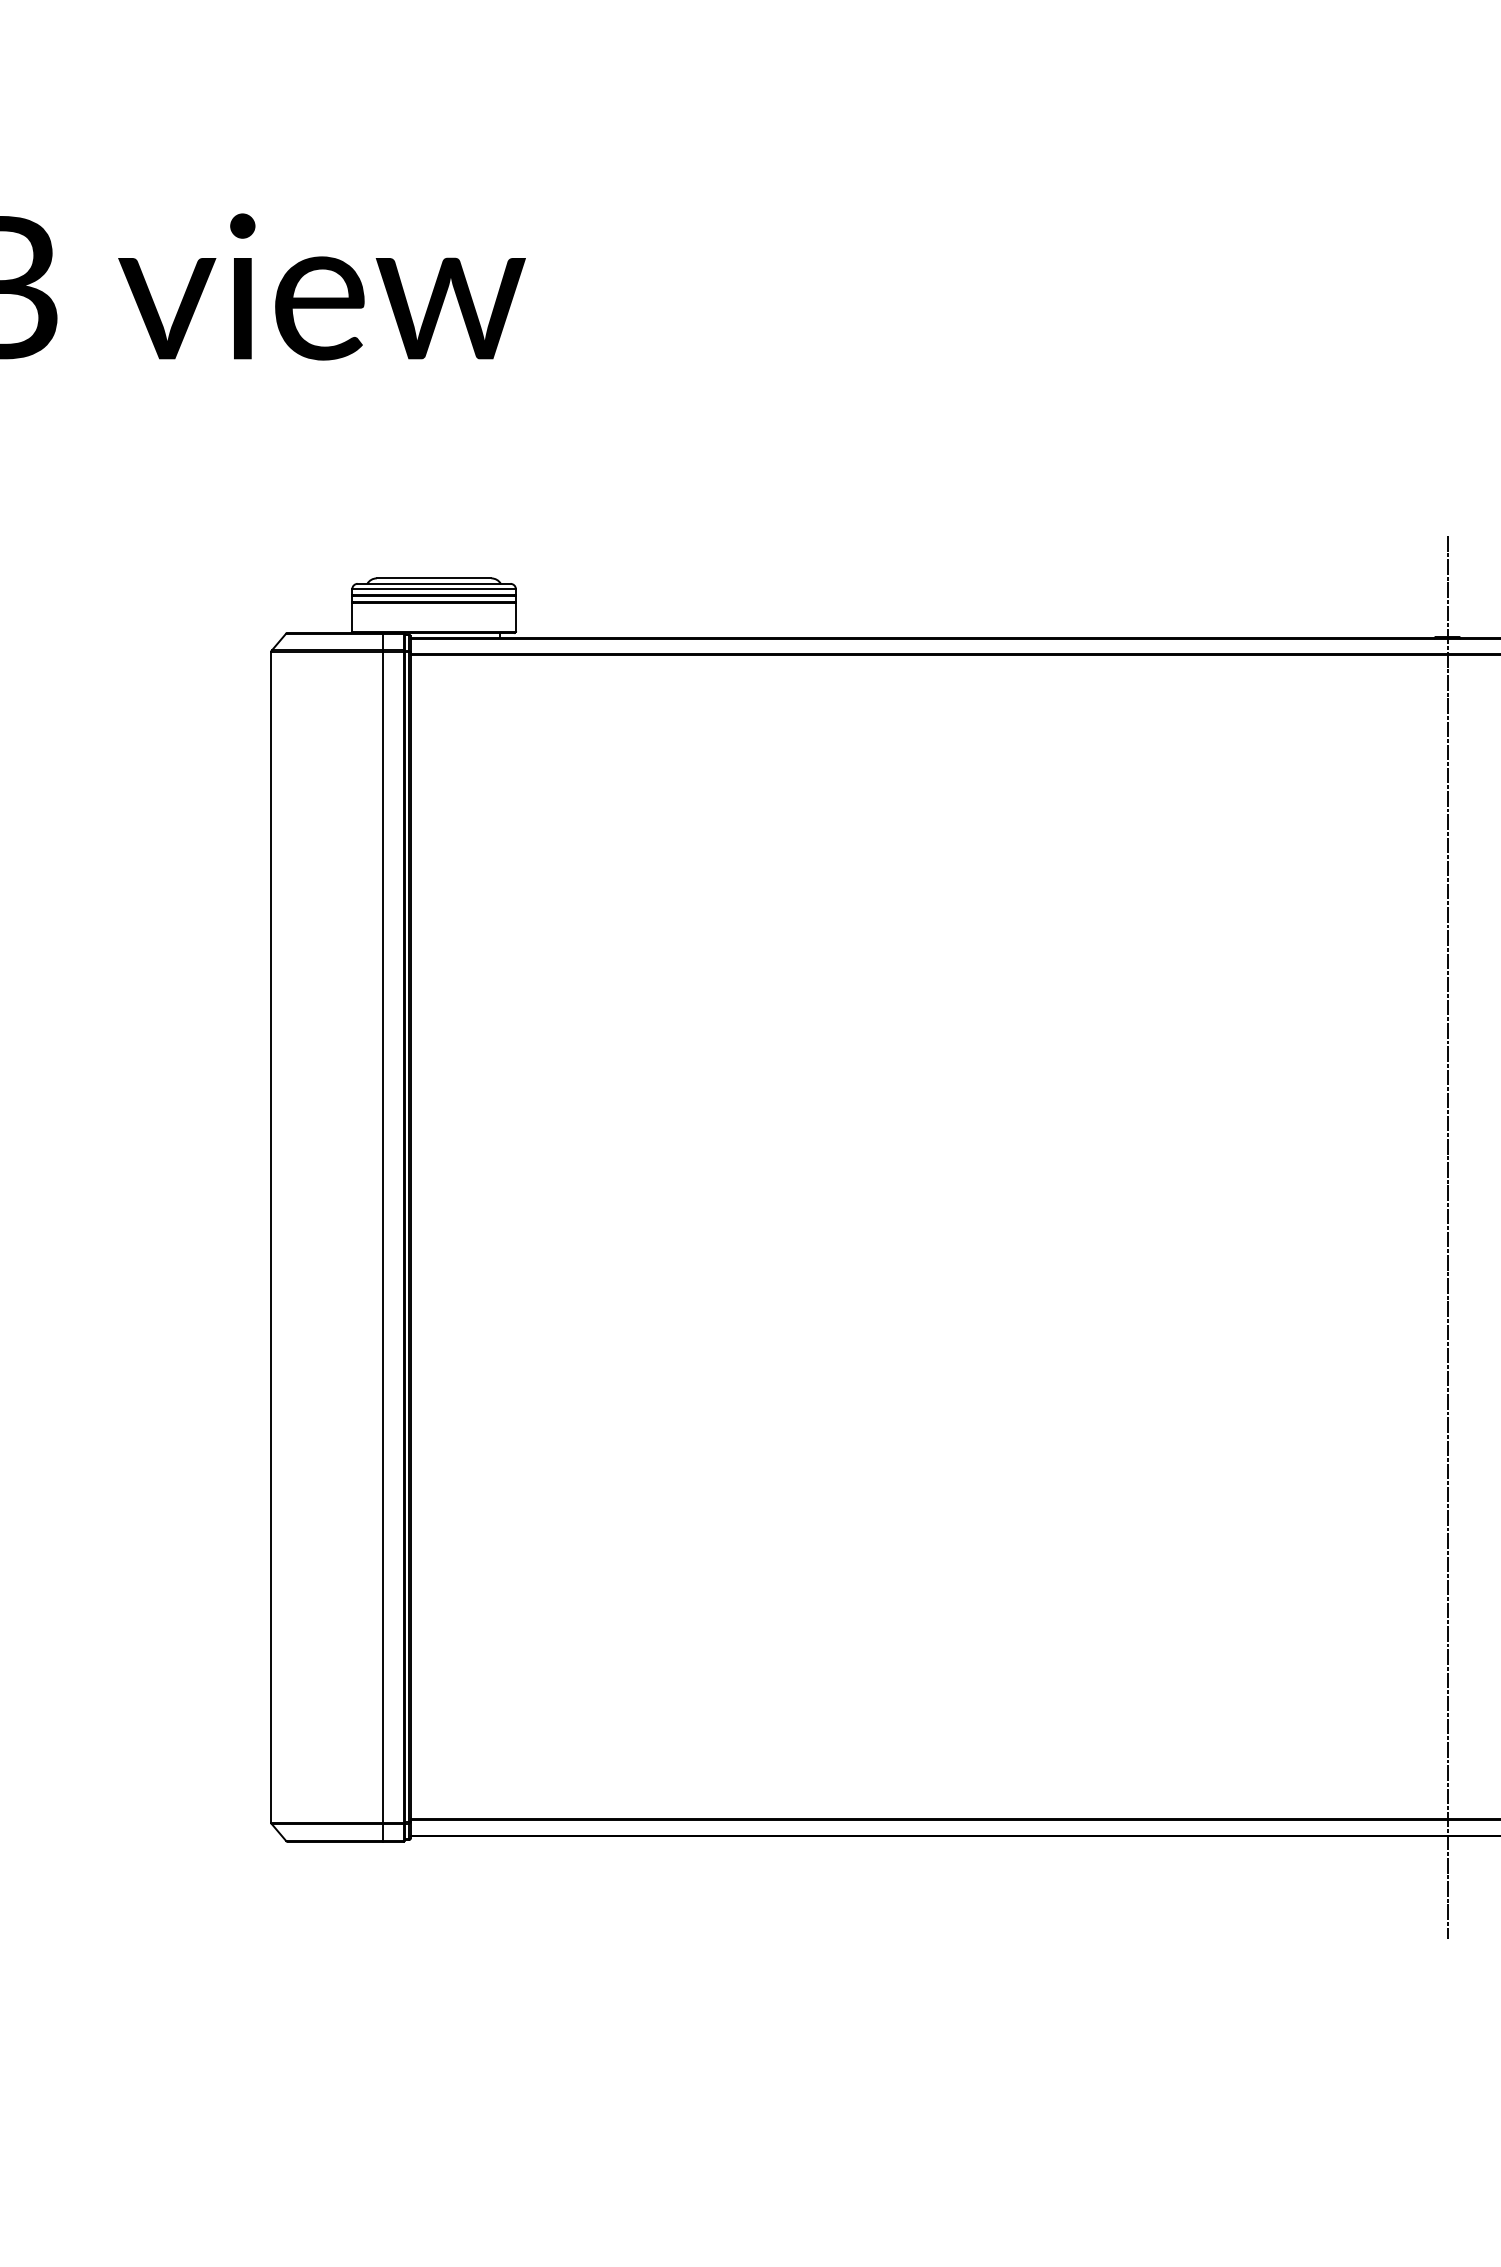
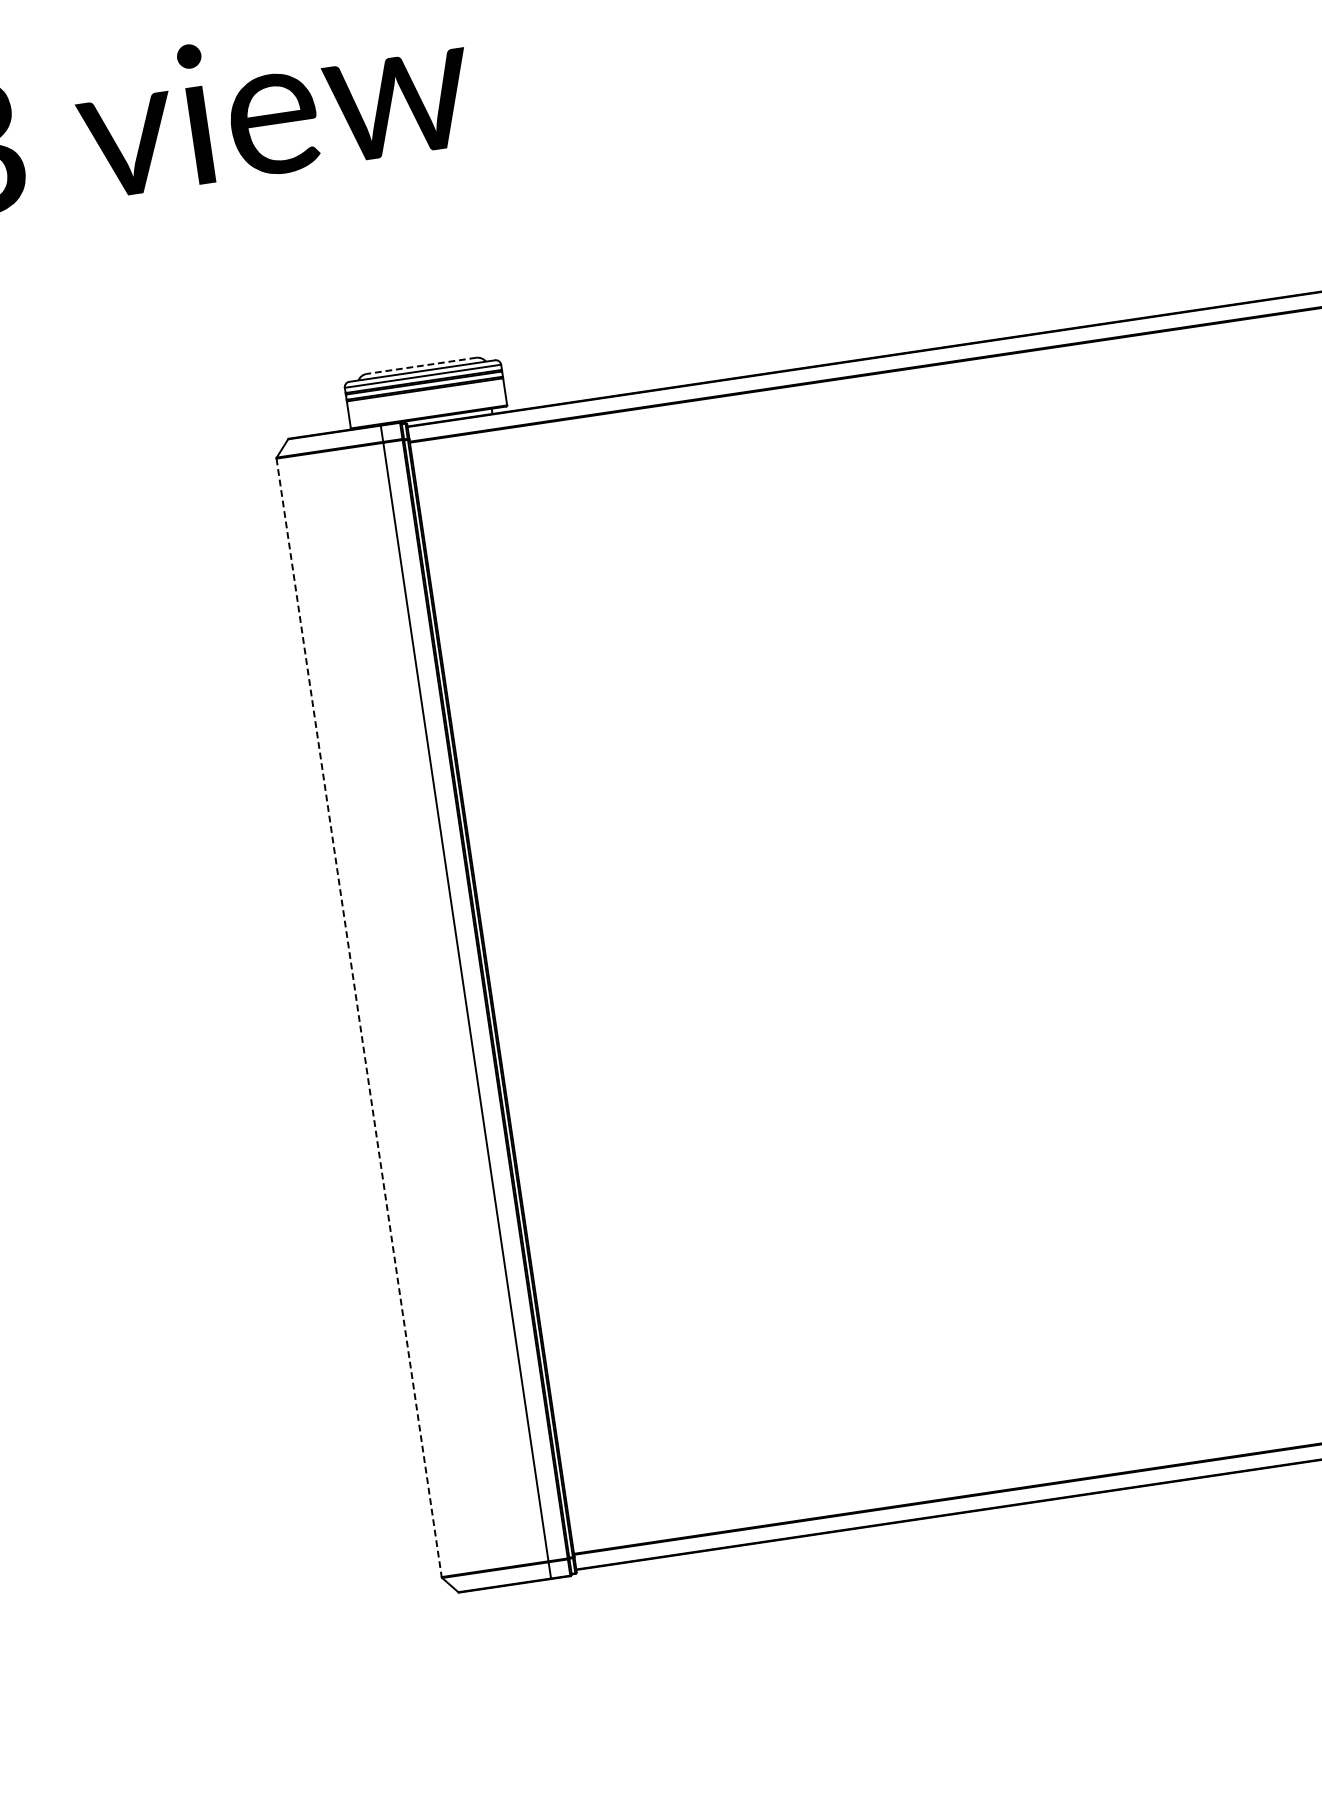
line: (433, 578) -> (420, 366), solid -> dashed
line: (271, 1237) -> (359, 1018), solid -> dashed

